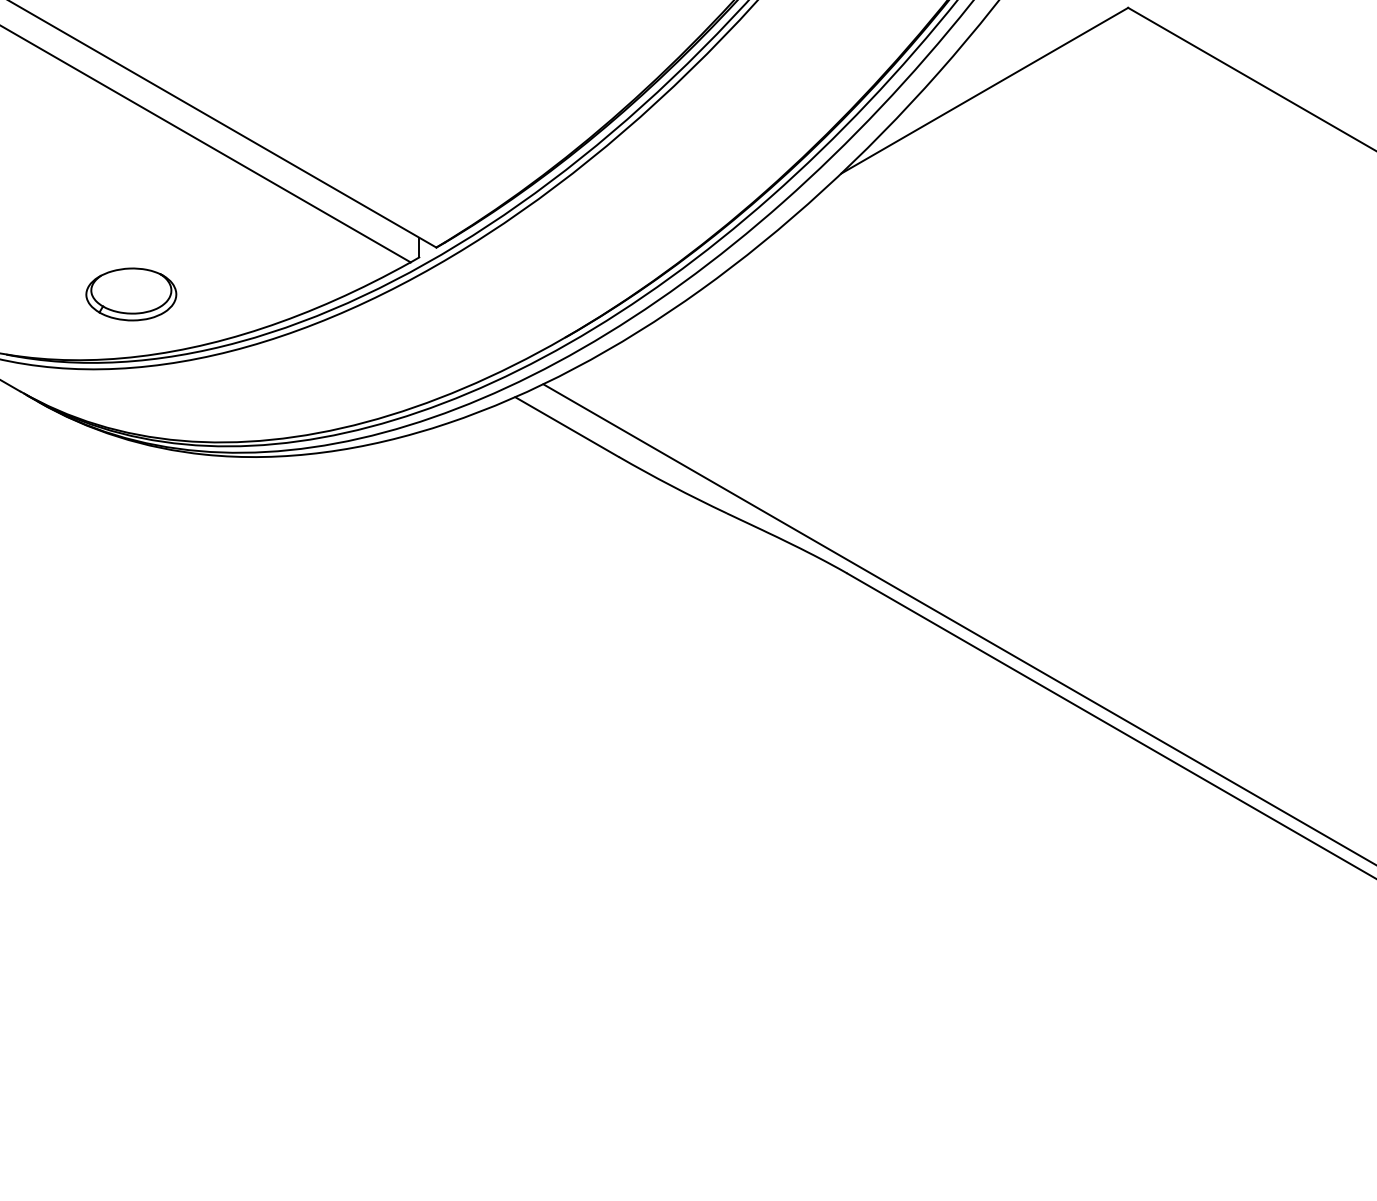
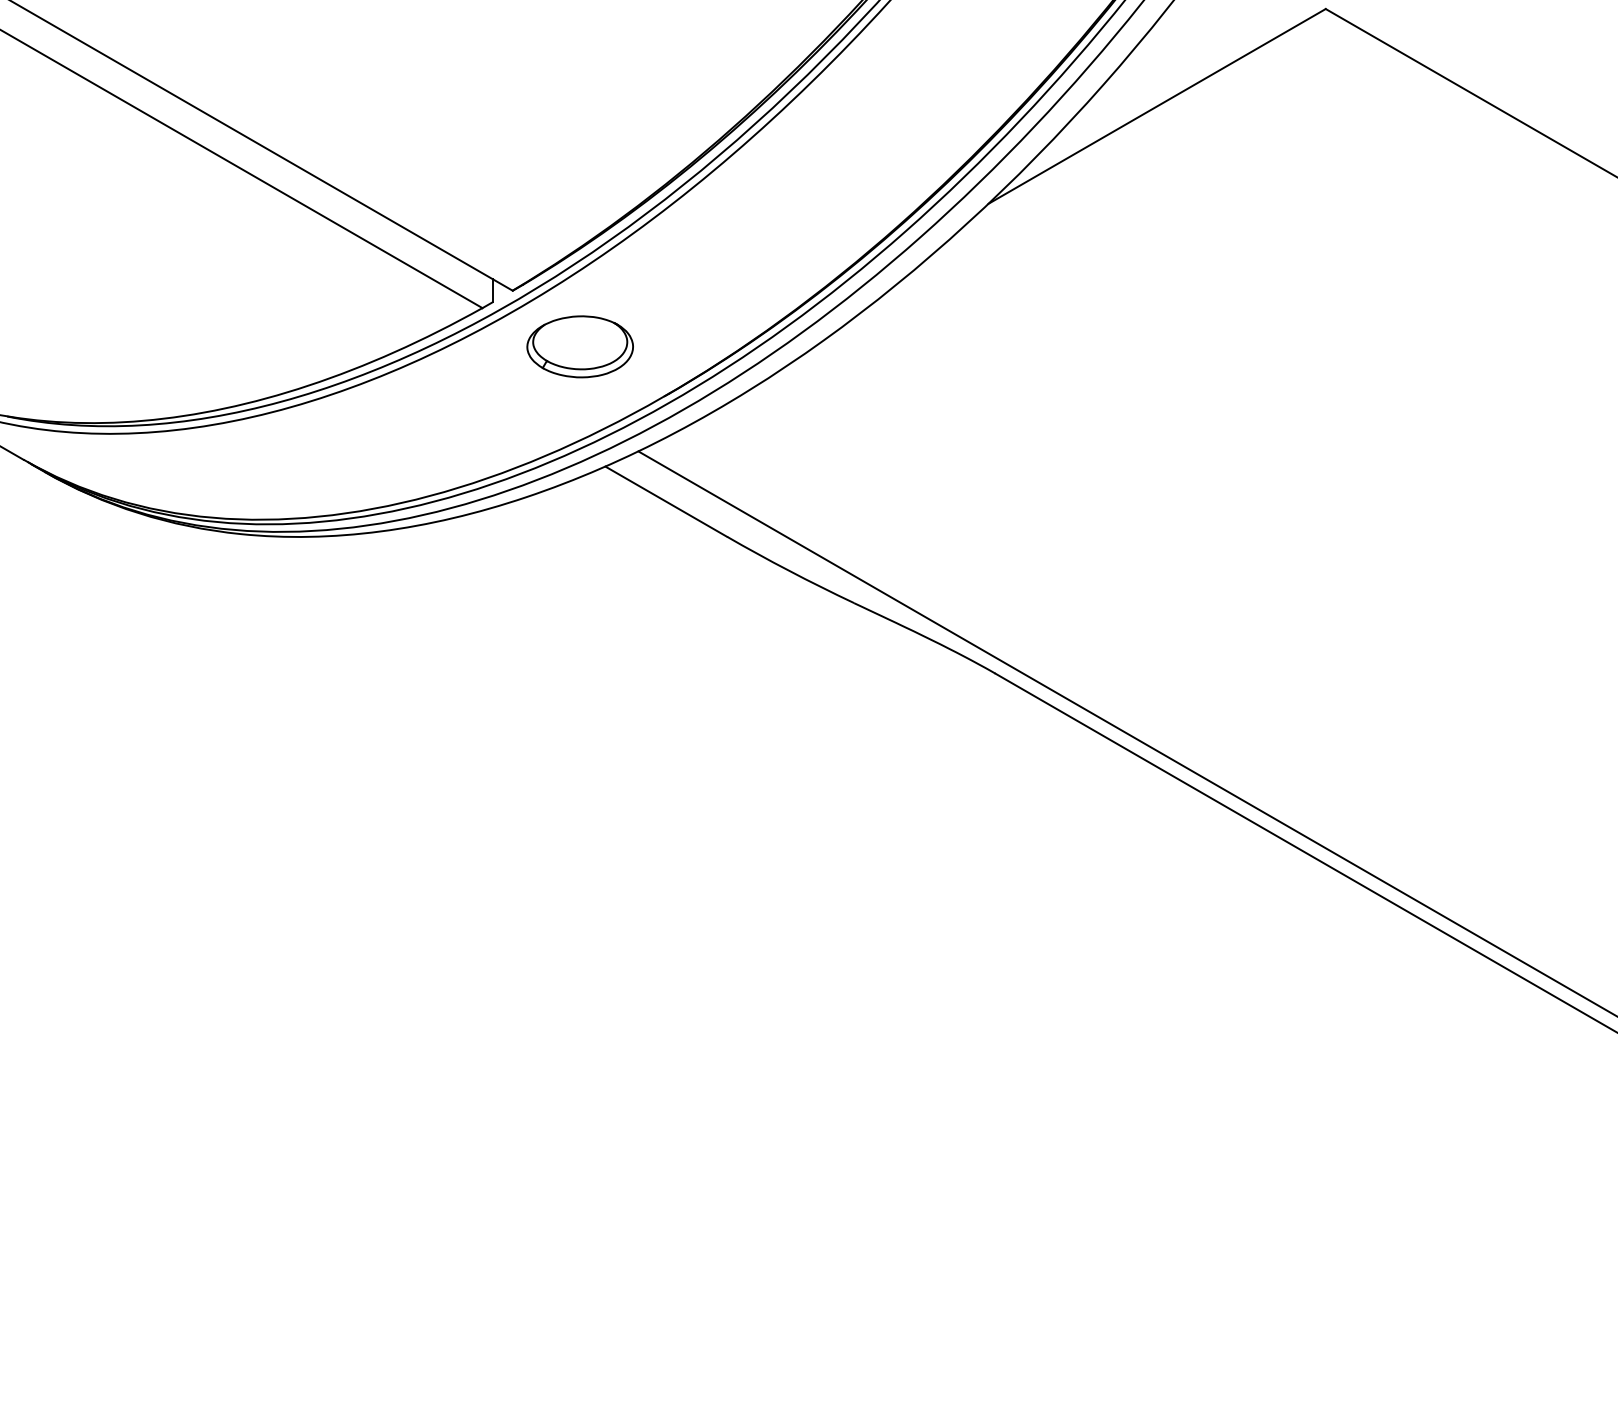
part: (130, 294) -> (579, 346), moved

